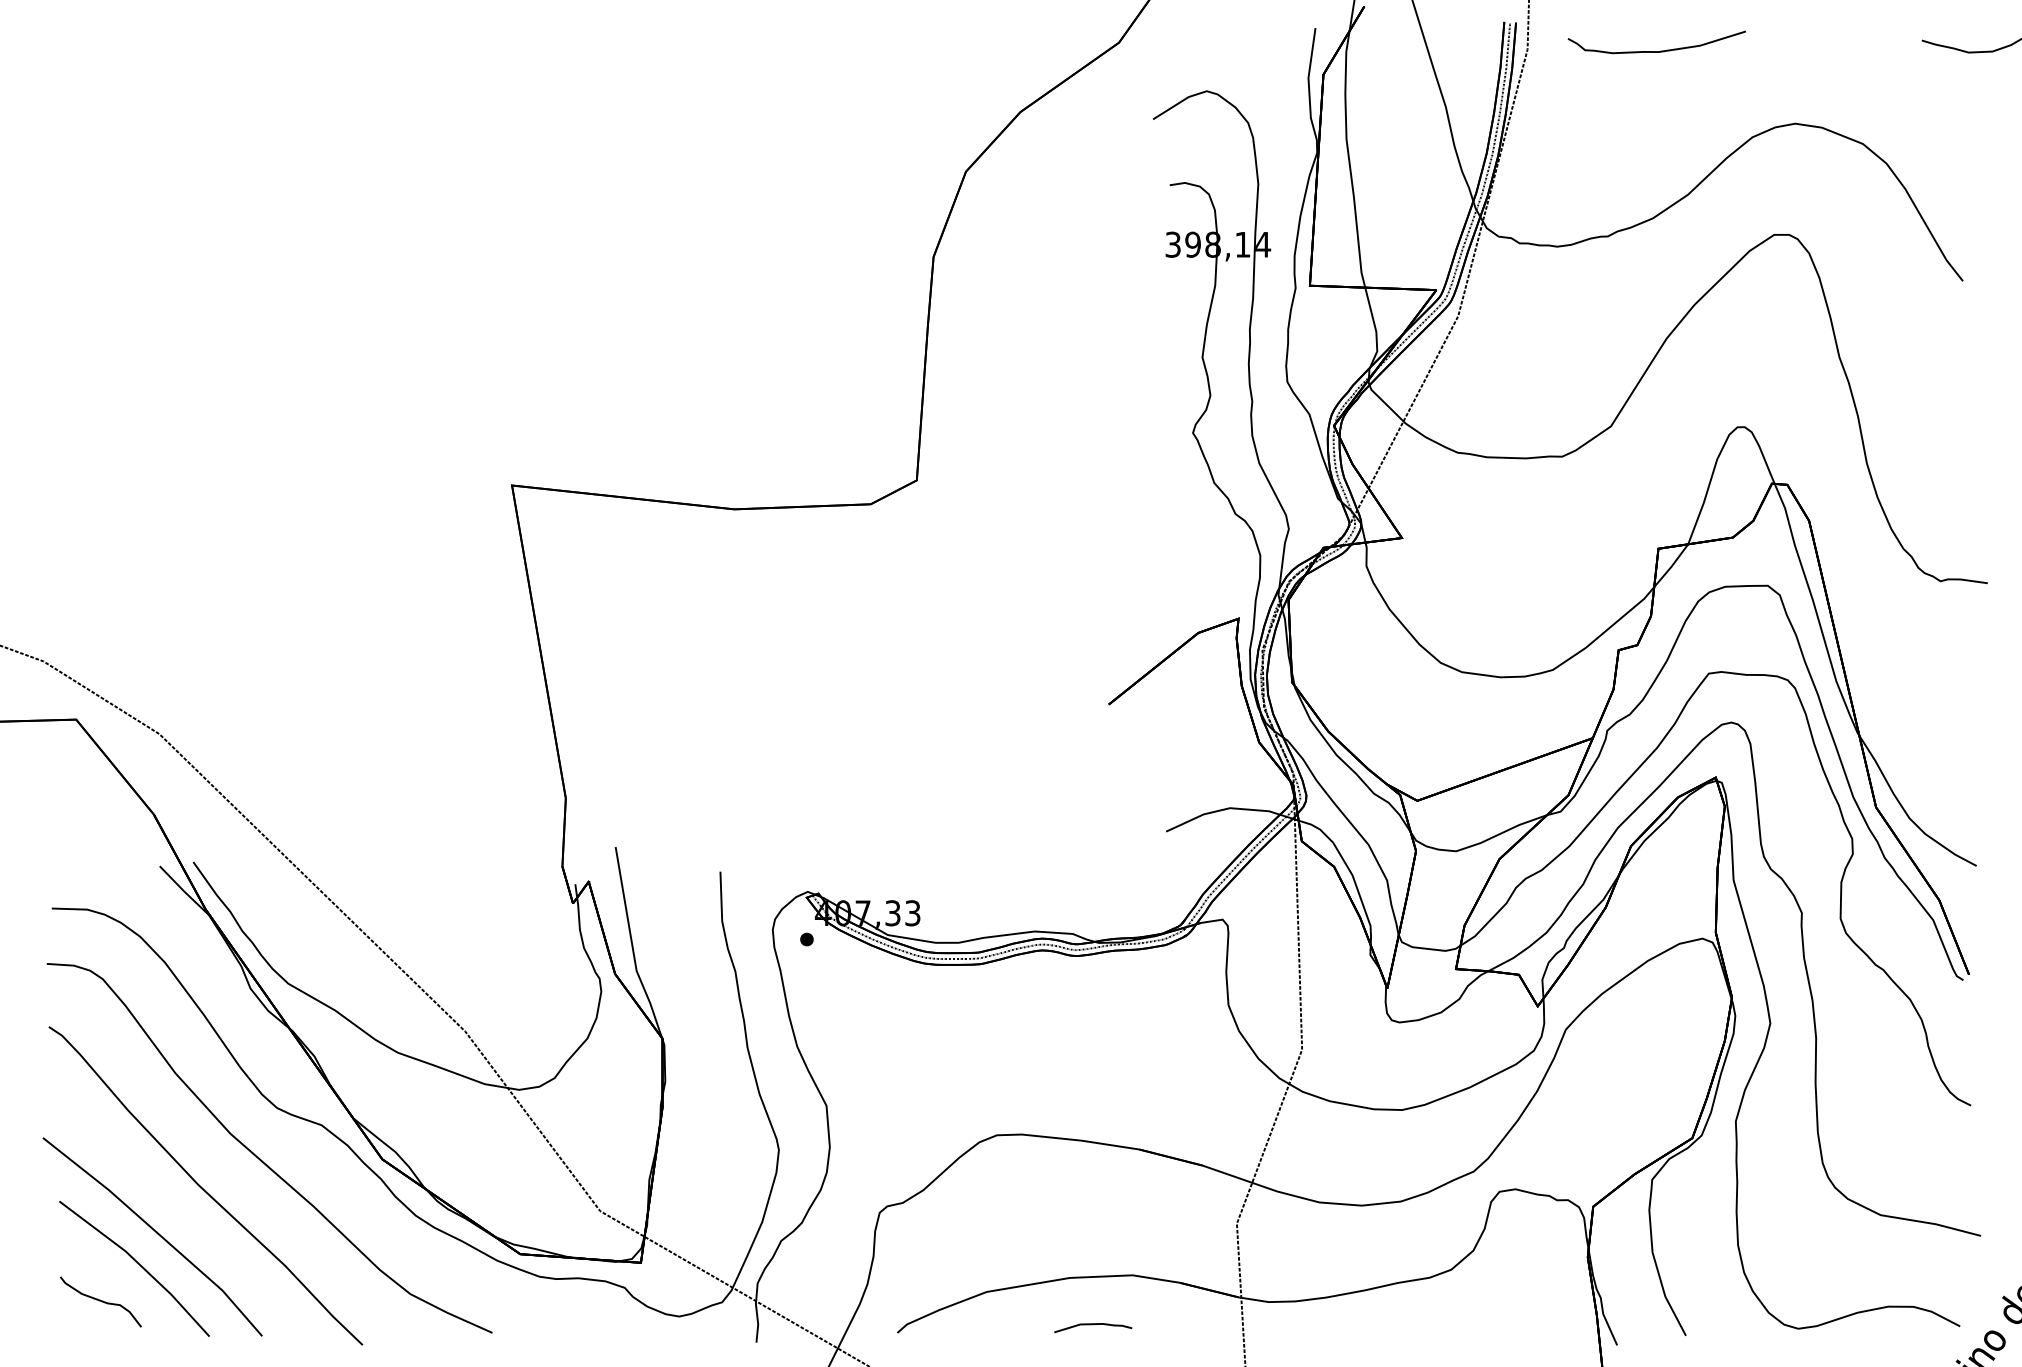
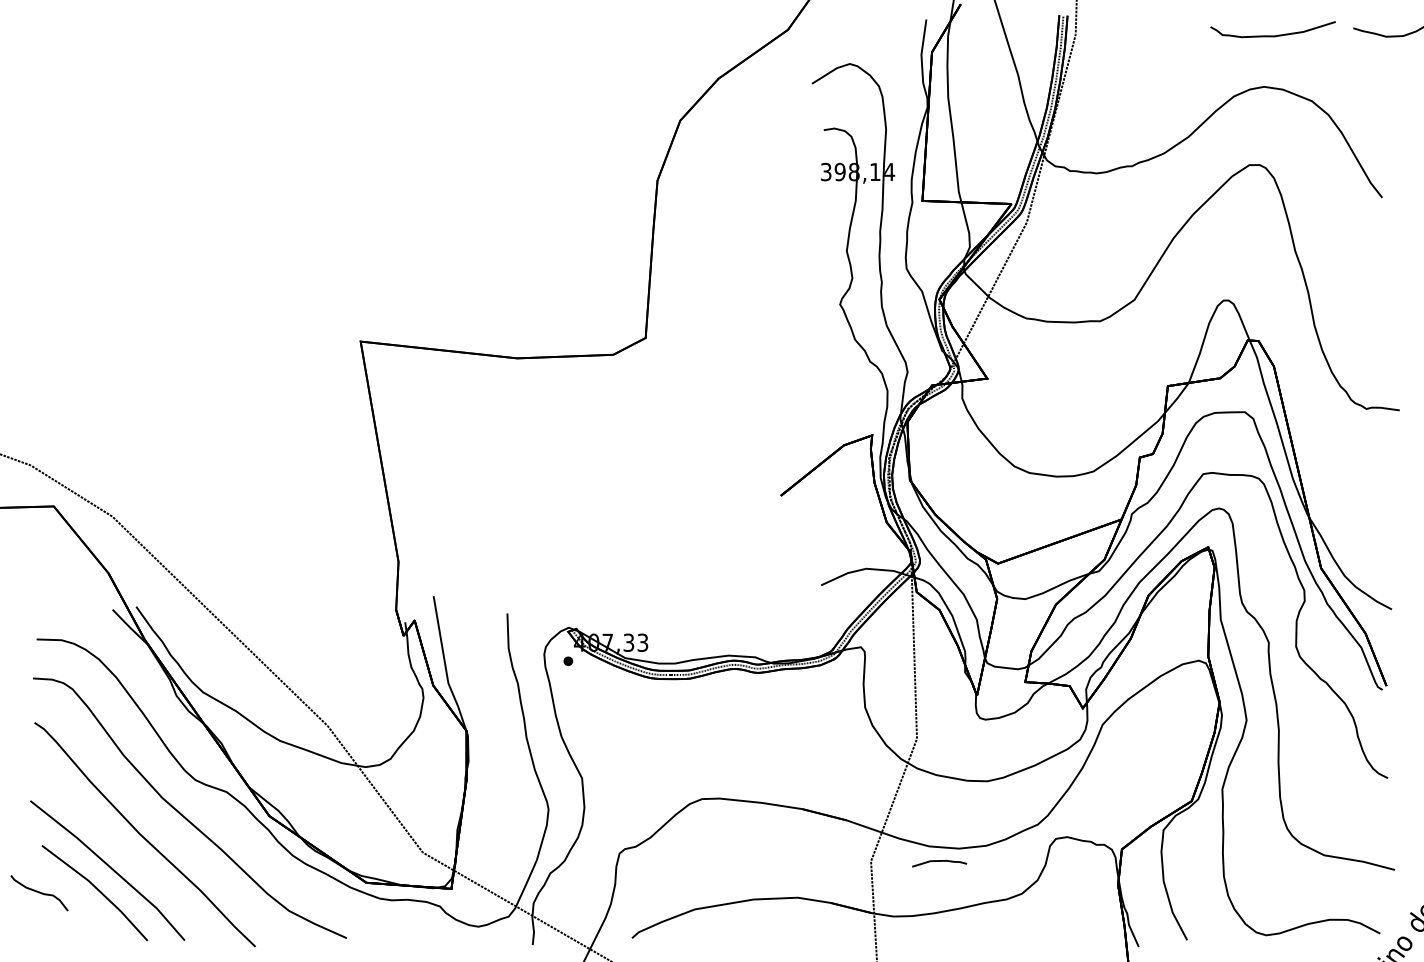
curve: (1660, 50) -> (1275, 35), moved
part: (100, 1301) -> (39, 892), moved
curve: (1093, 1325) -> (939, 861), moved

